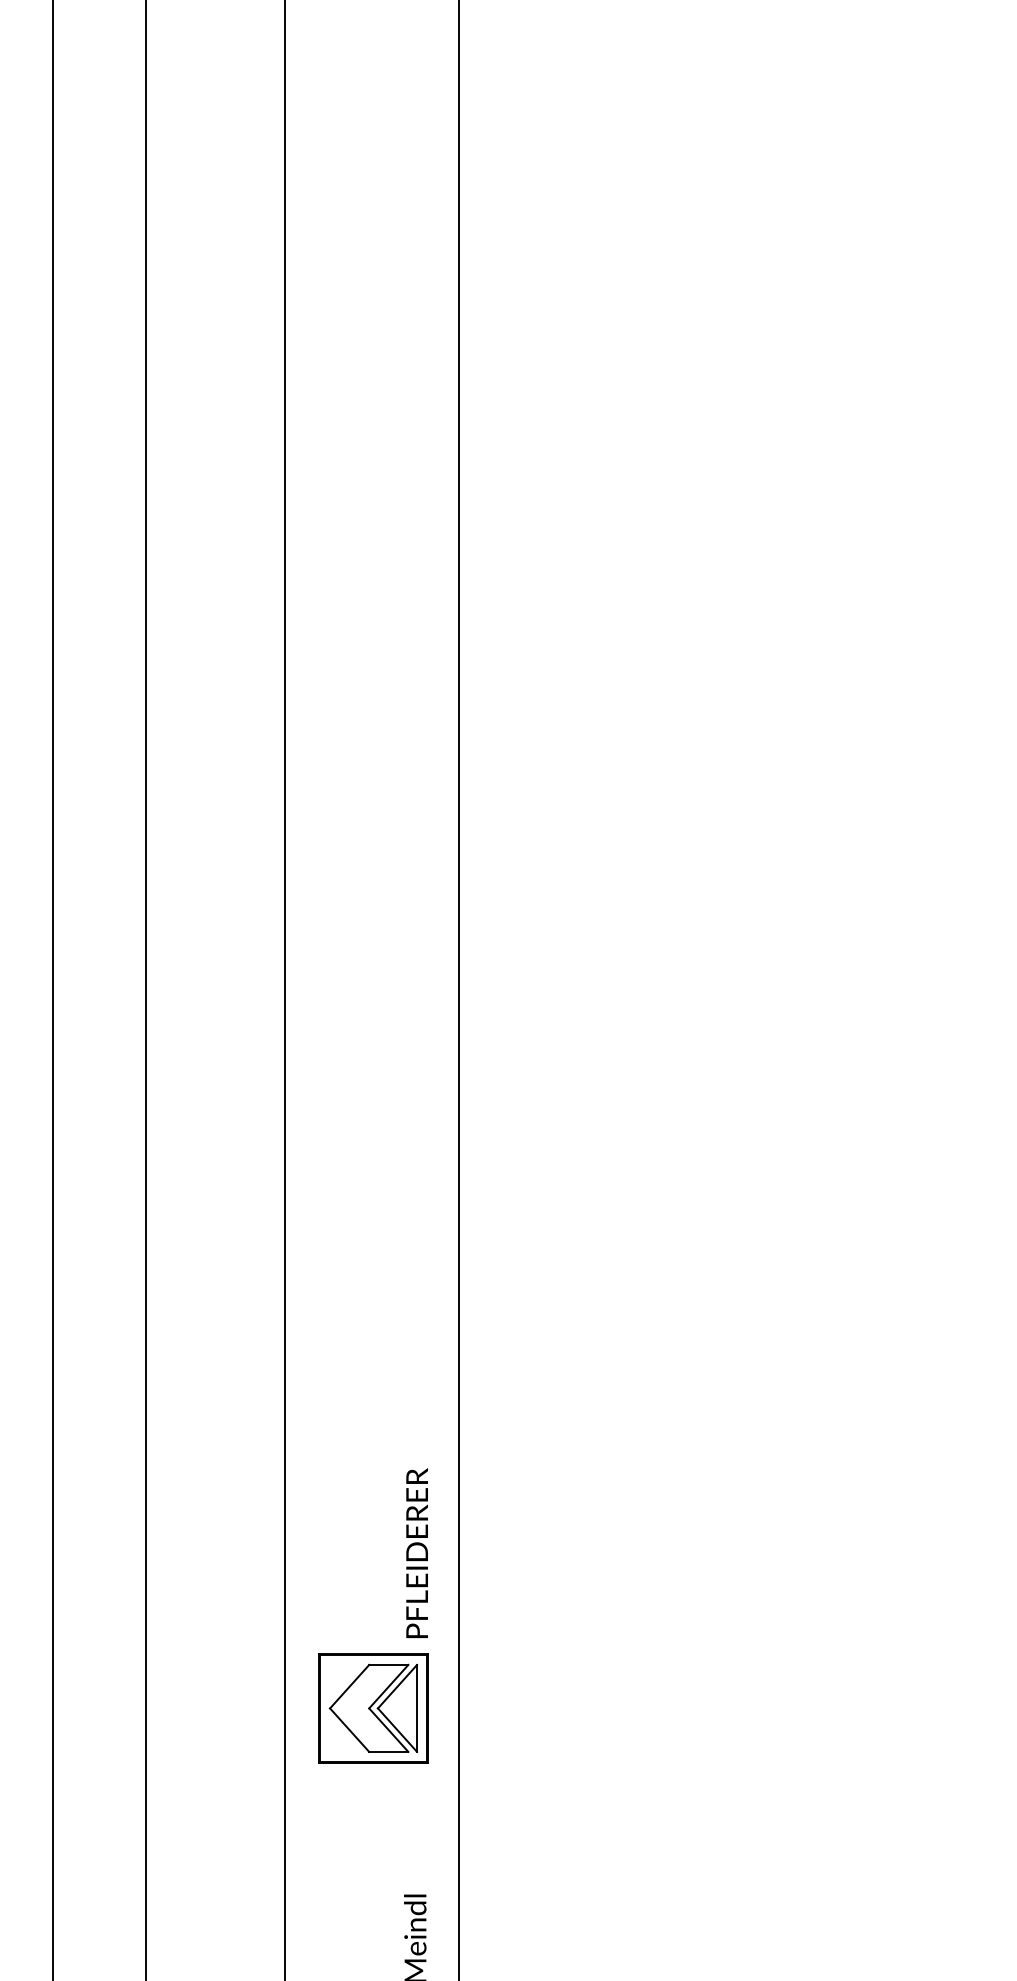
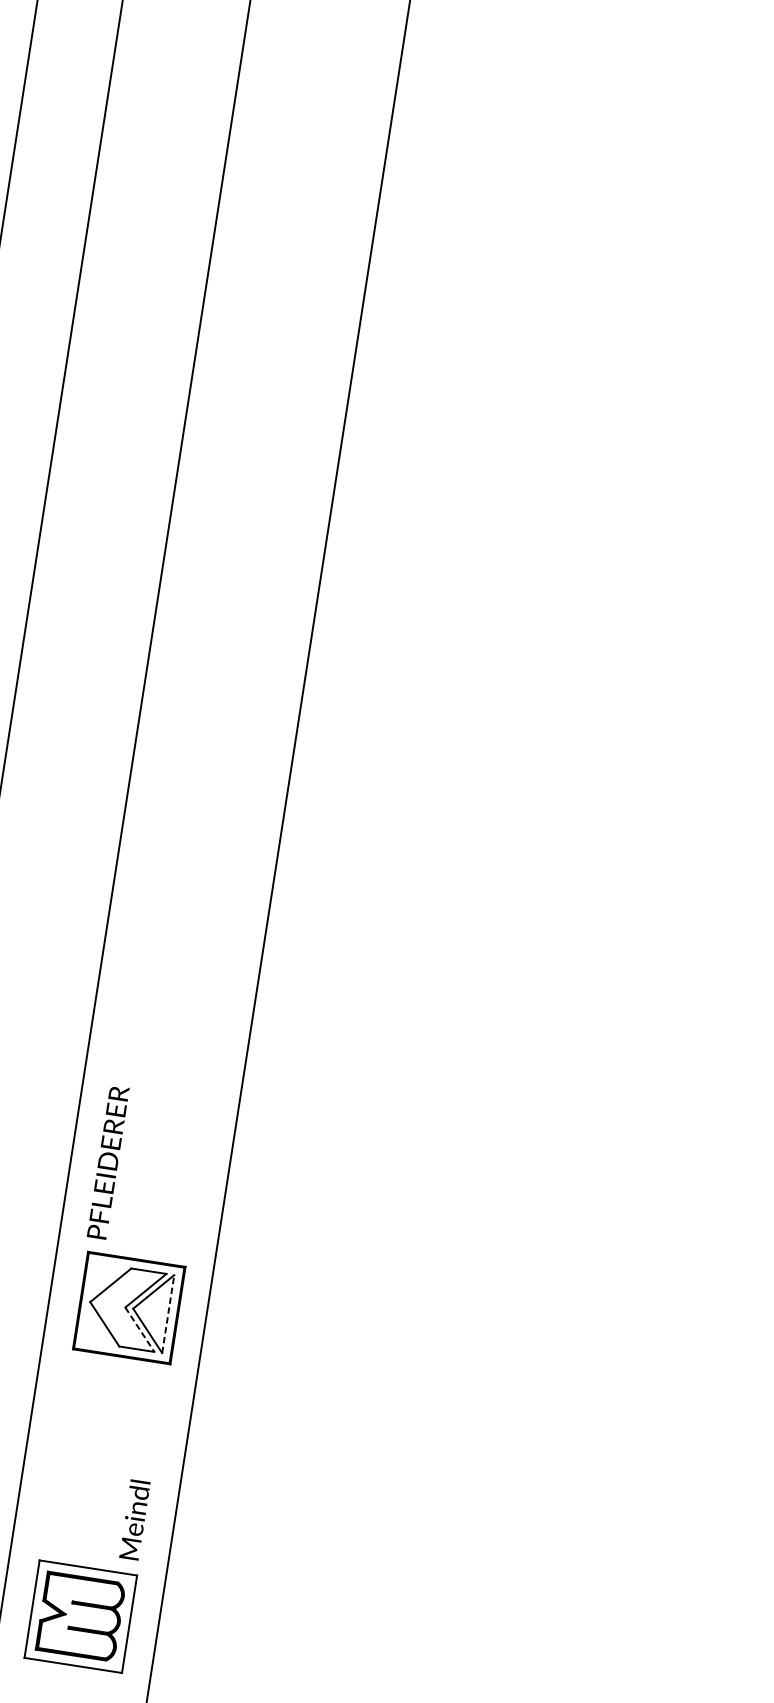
text: (416, 1553) -> (107, 1162), moved
line: (417, 1707) -> (168, 1313), solid -> dashed
line: (389, 1730) -> (140, 1330), solid -> dashed

